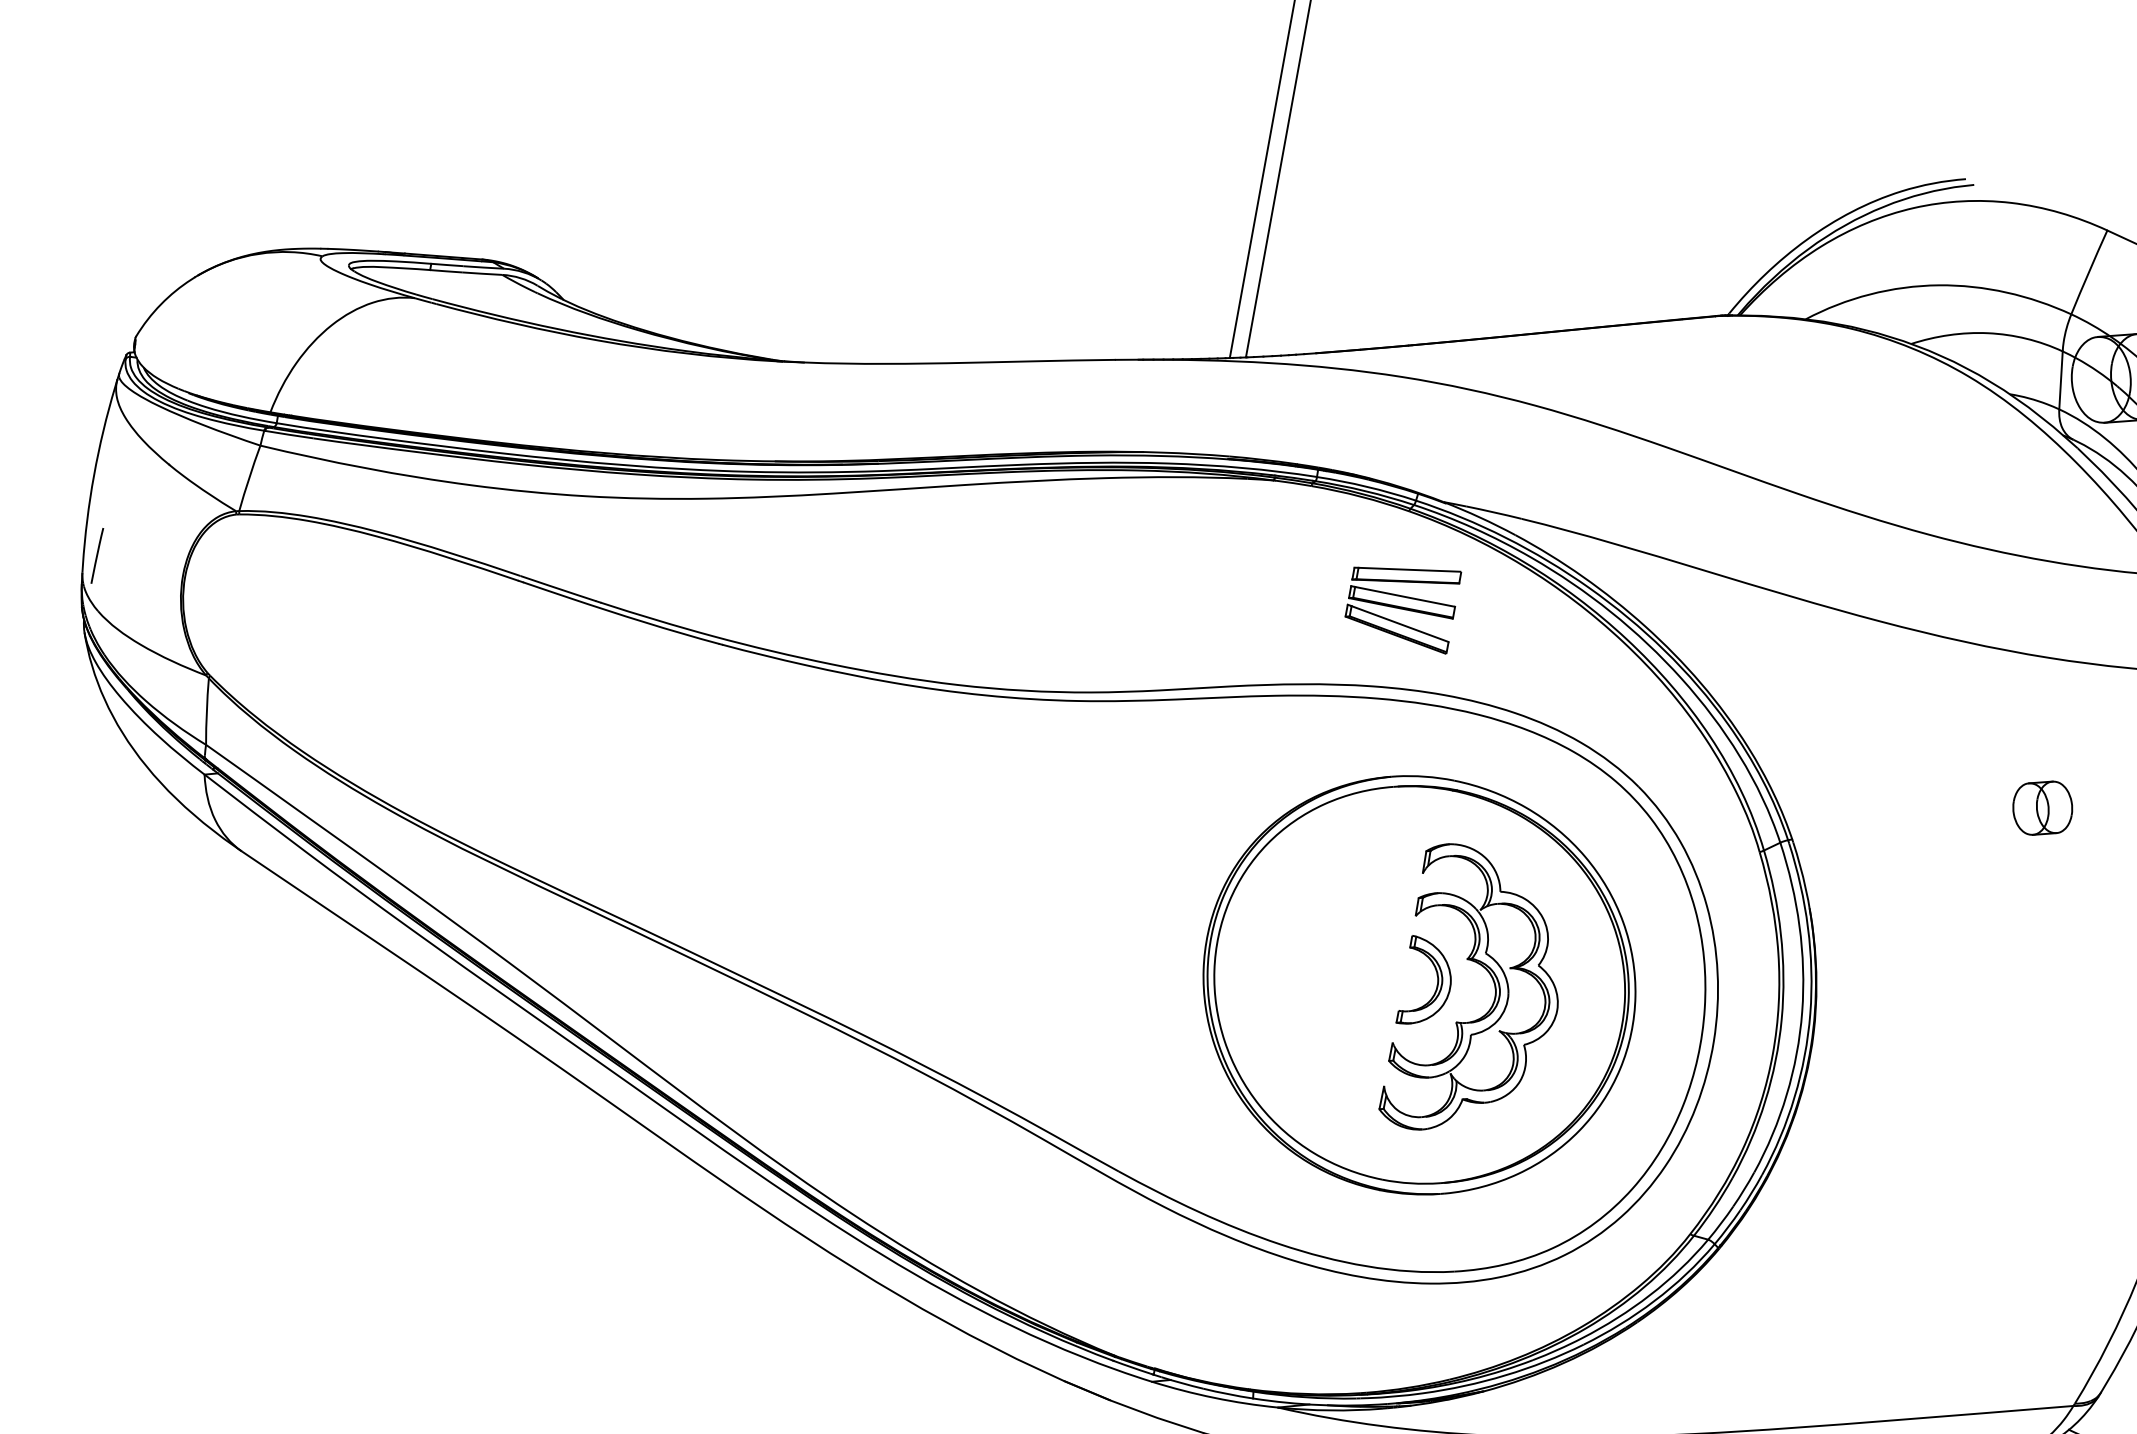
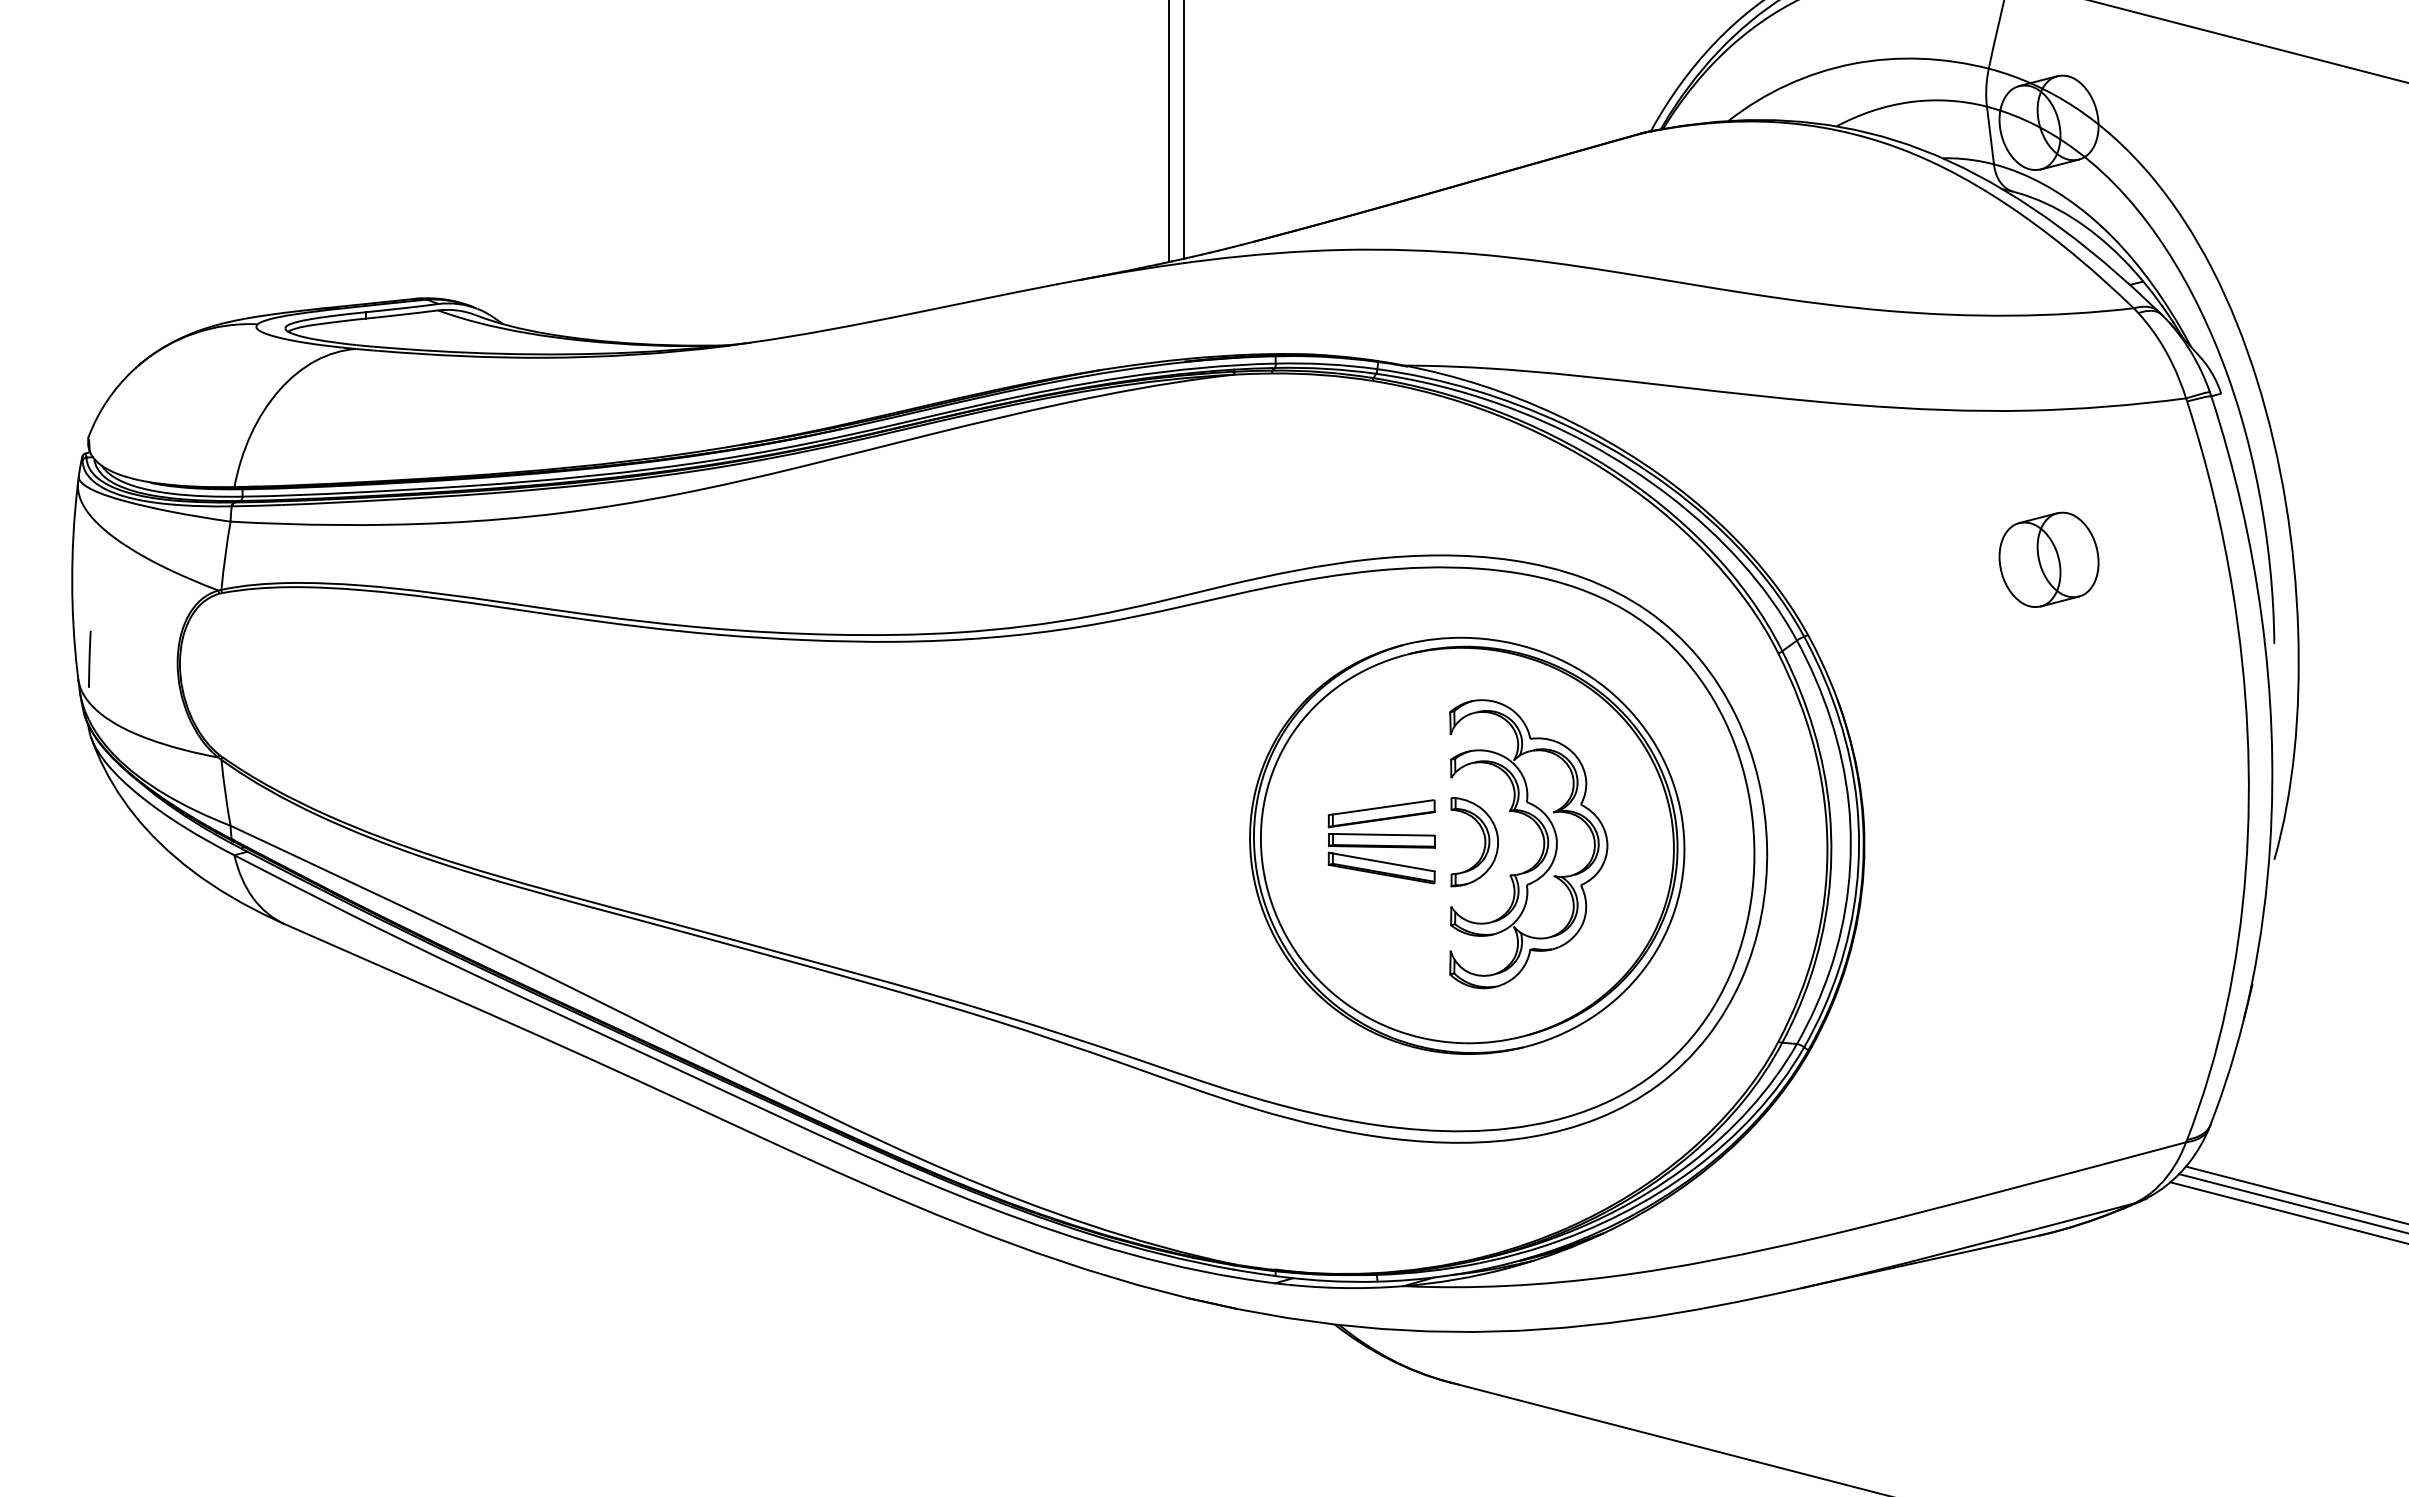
part: (1401, 603) -> (1381, 841), moved
part: (2042, 807) -> (2048, 559), size x1.67

